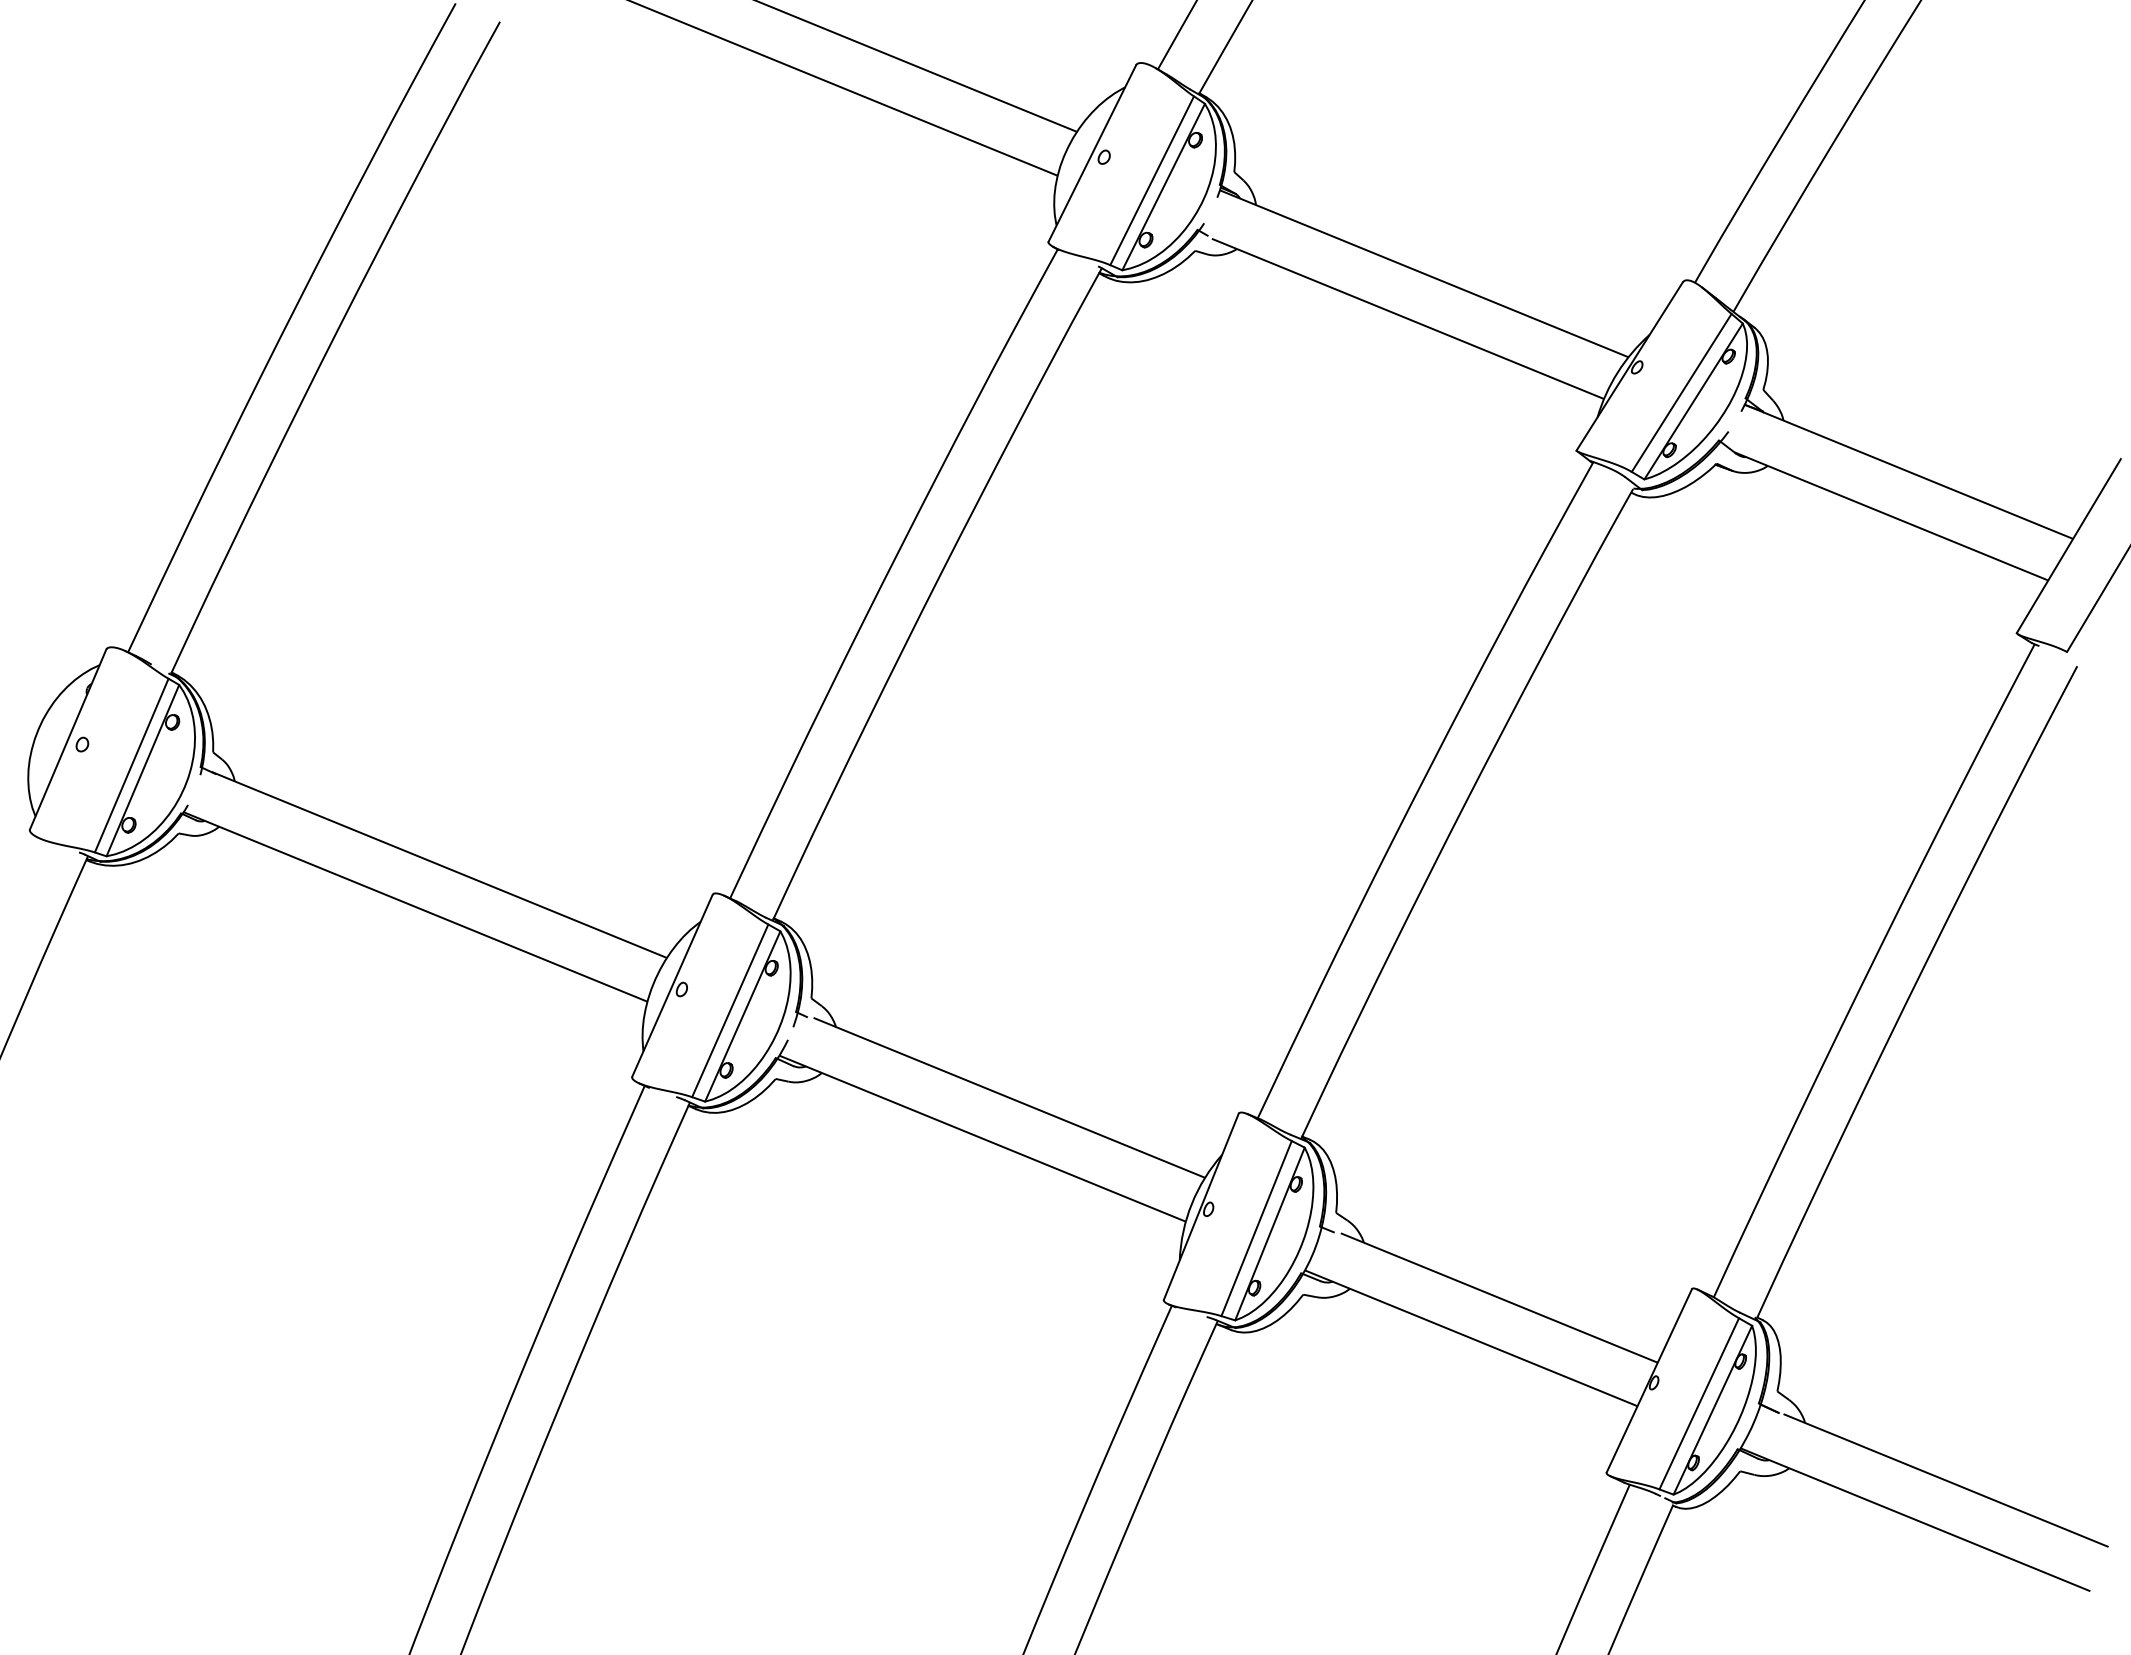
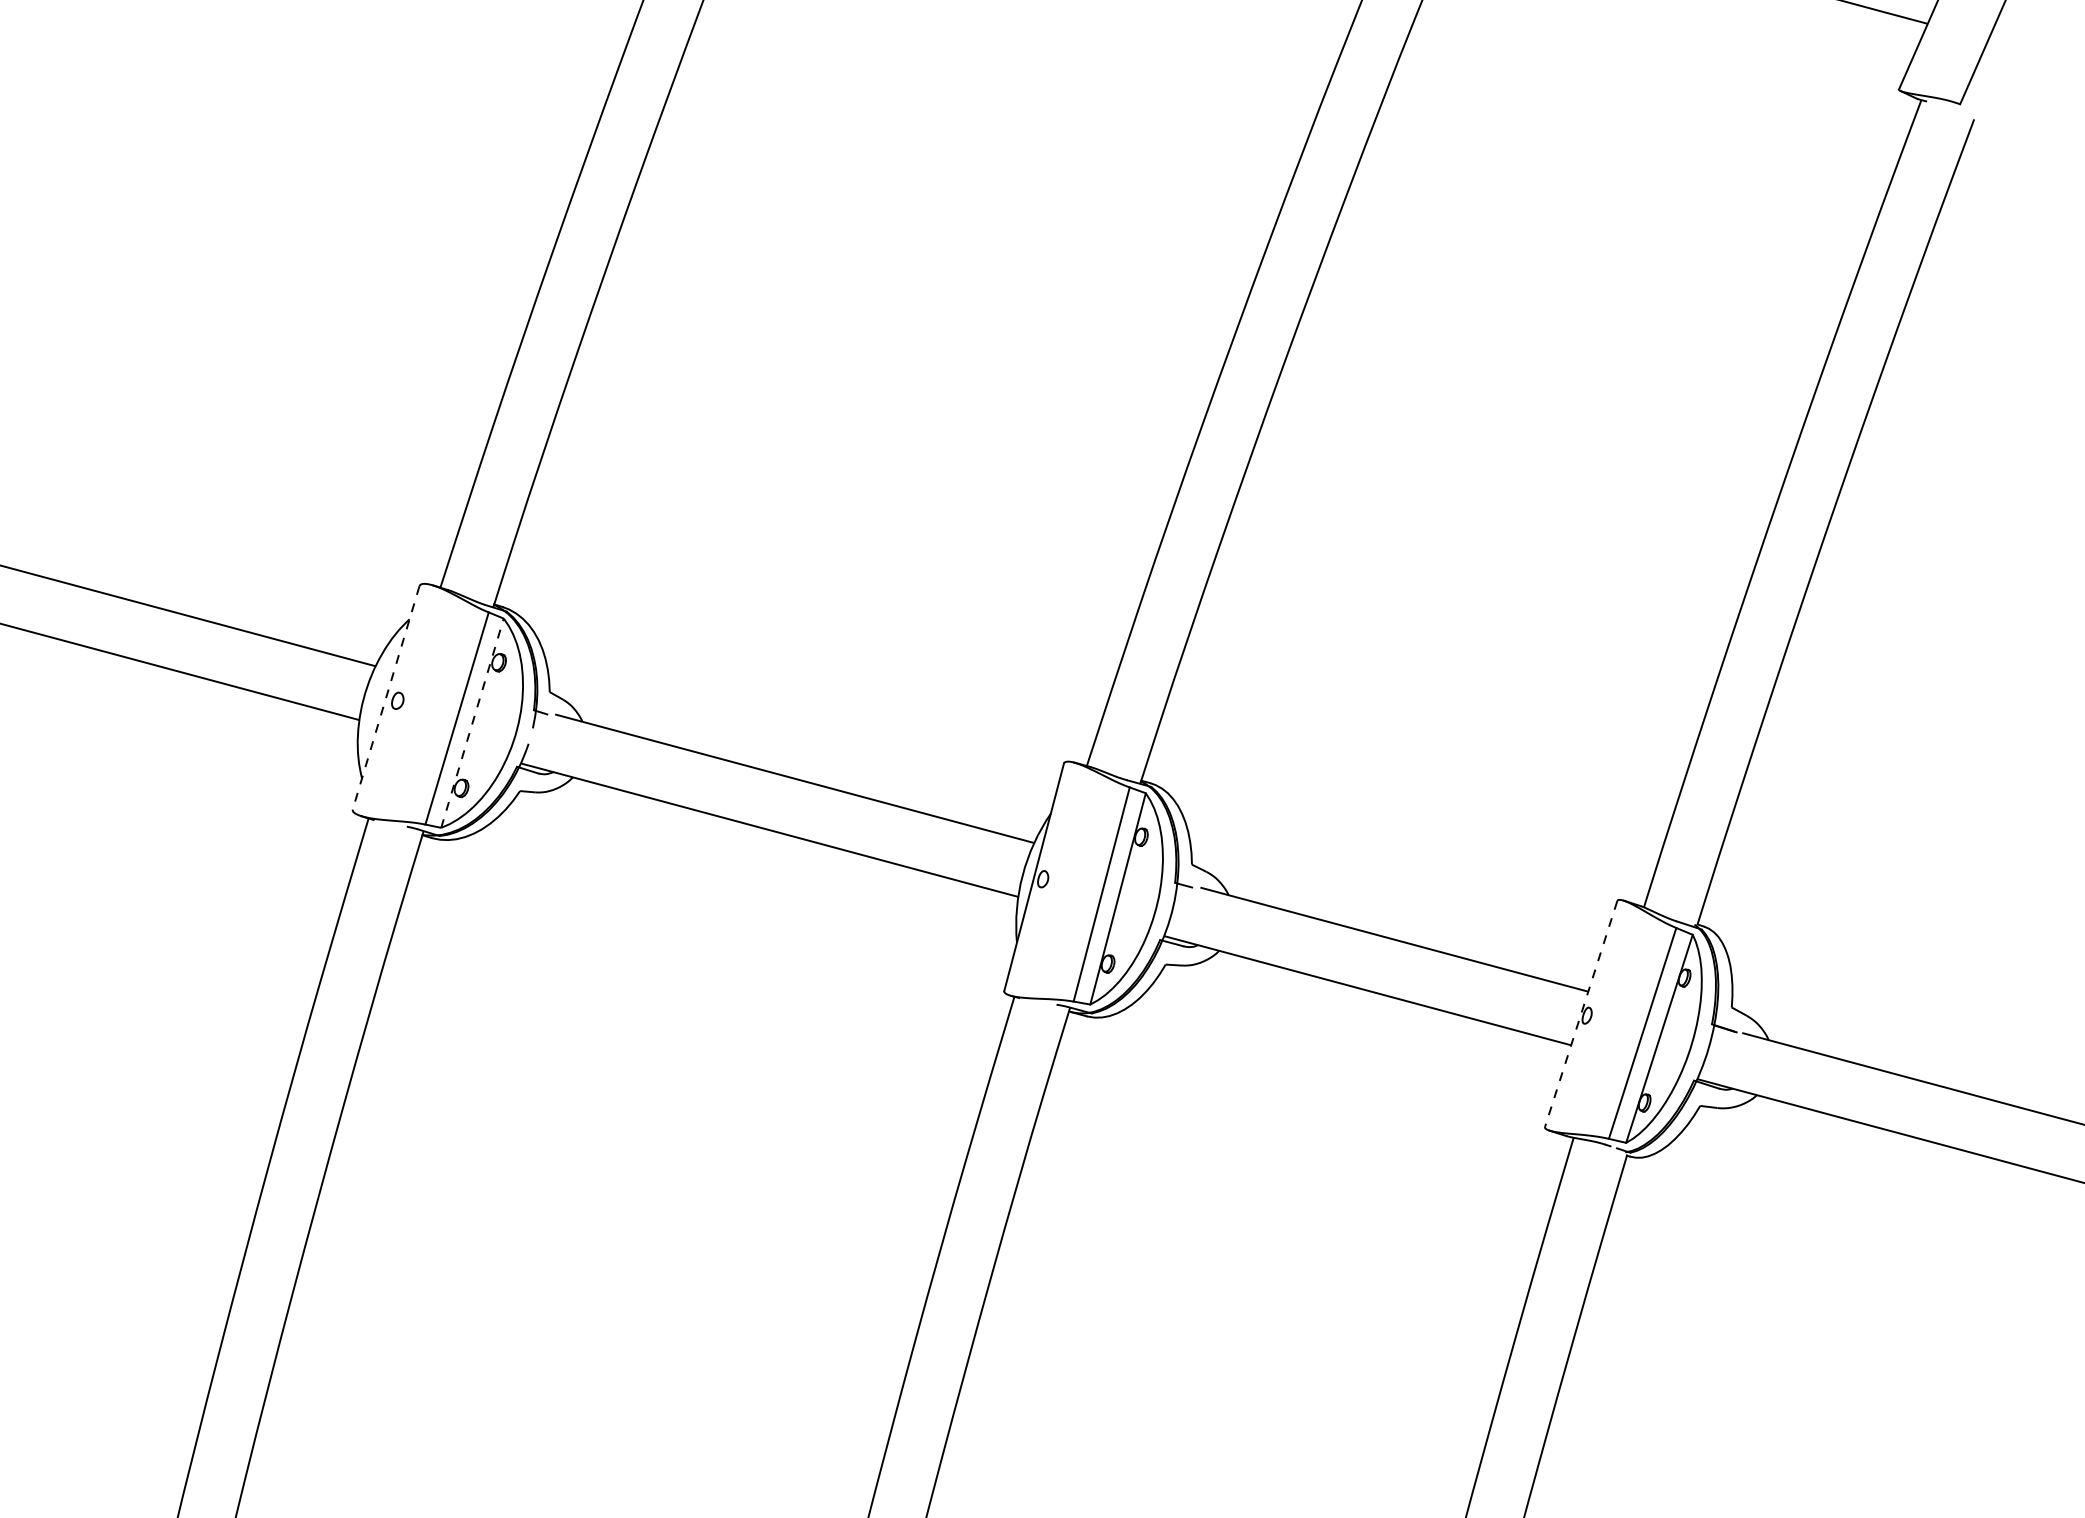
line: (672, 986) -> (386, 698), solid -> dashed
line: (742, 1016) -> (472, 723), solid -> dashed
line: (1649, 1381) -> (1581, 1014), solid -> dashed

